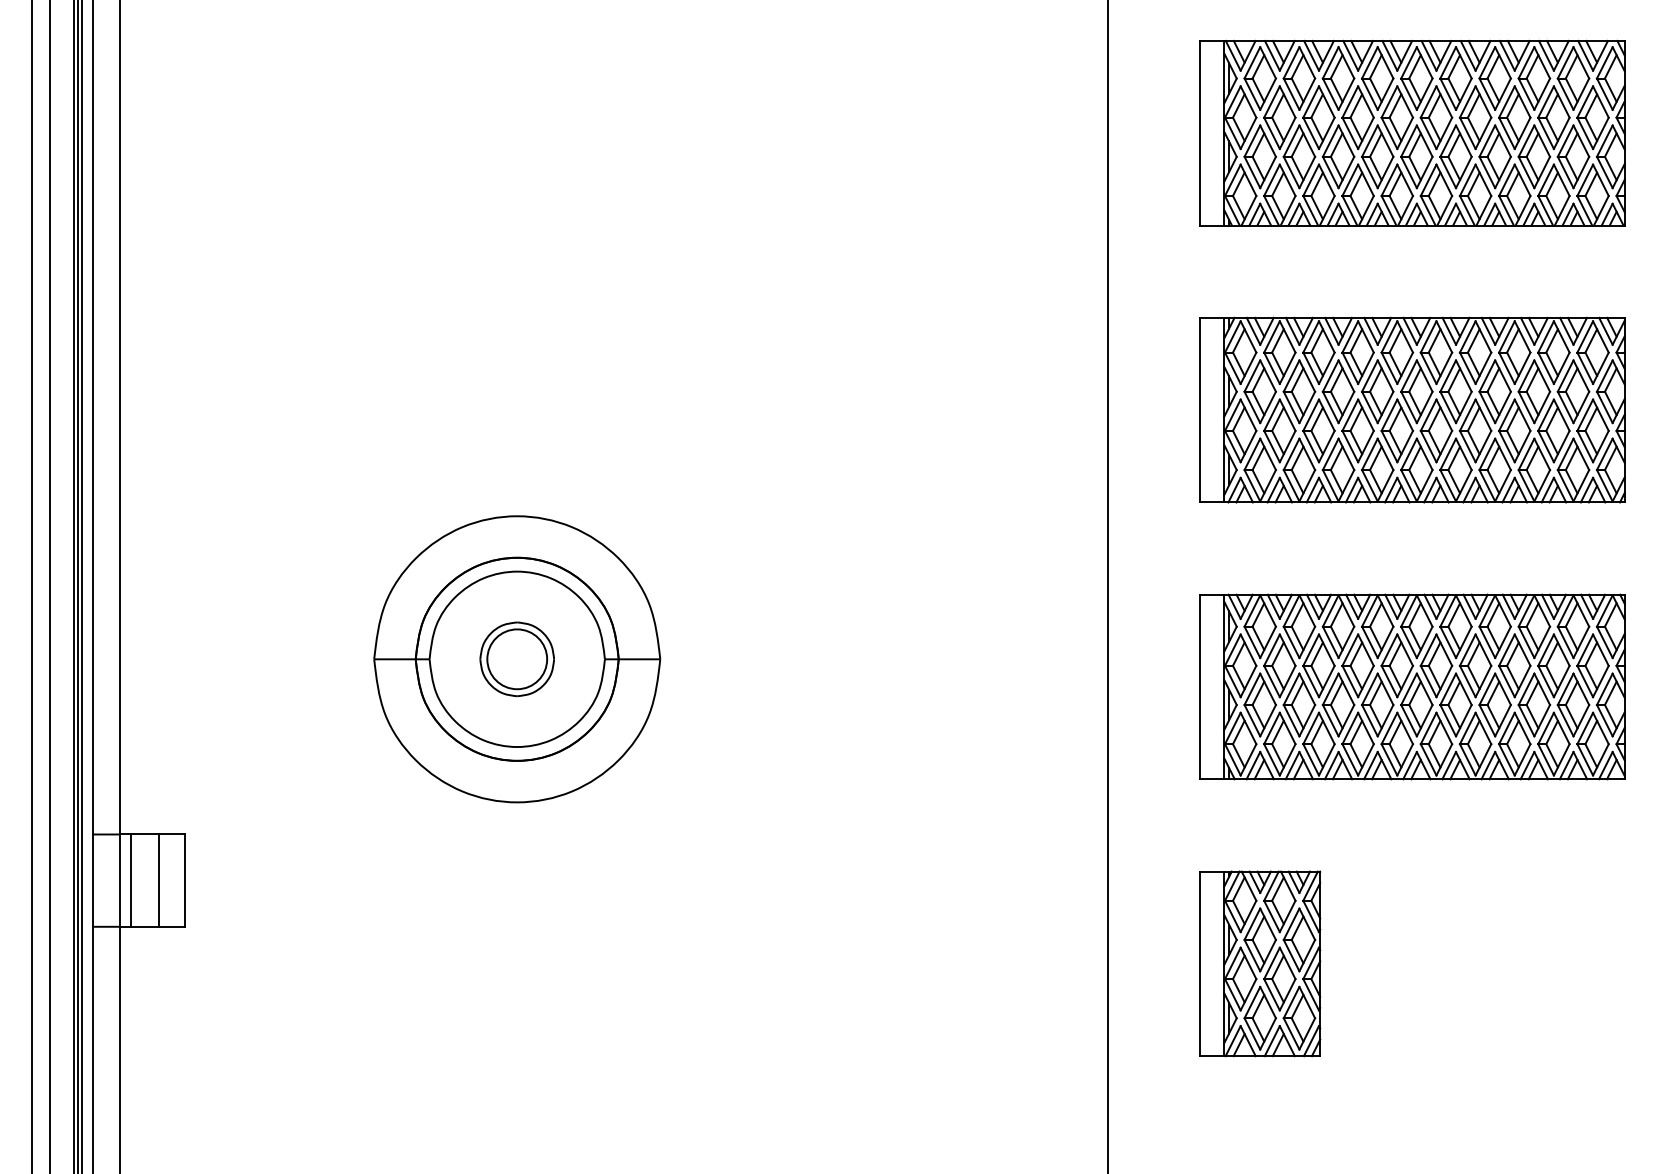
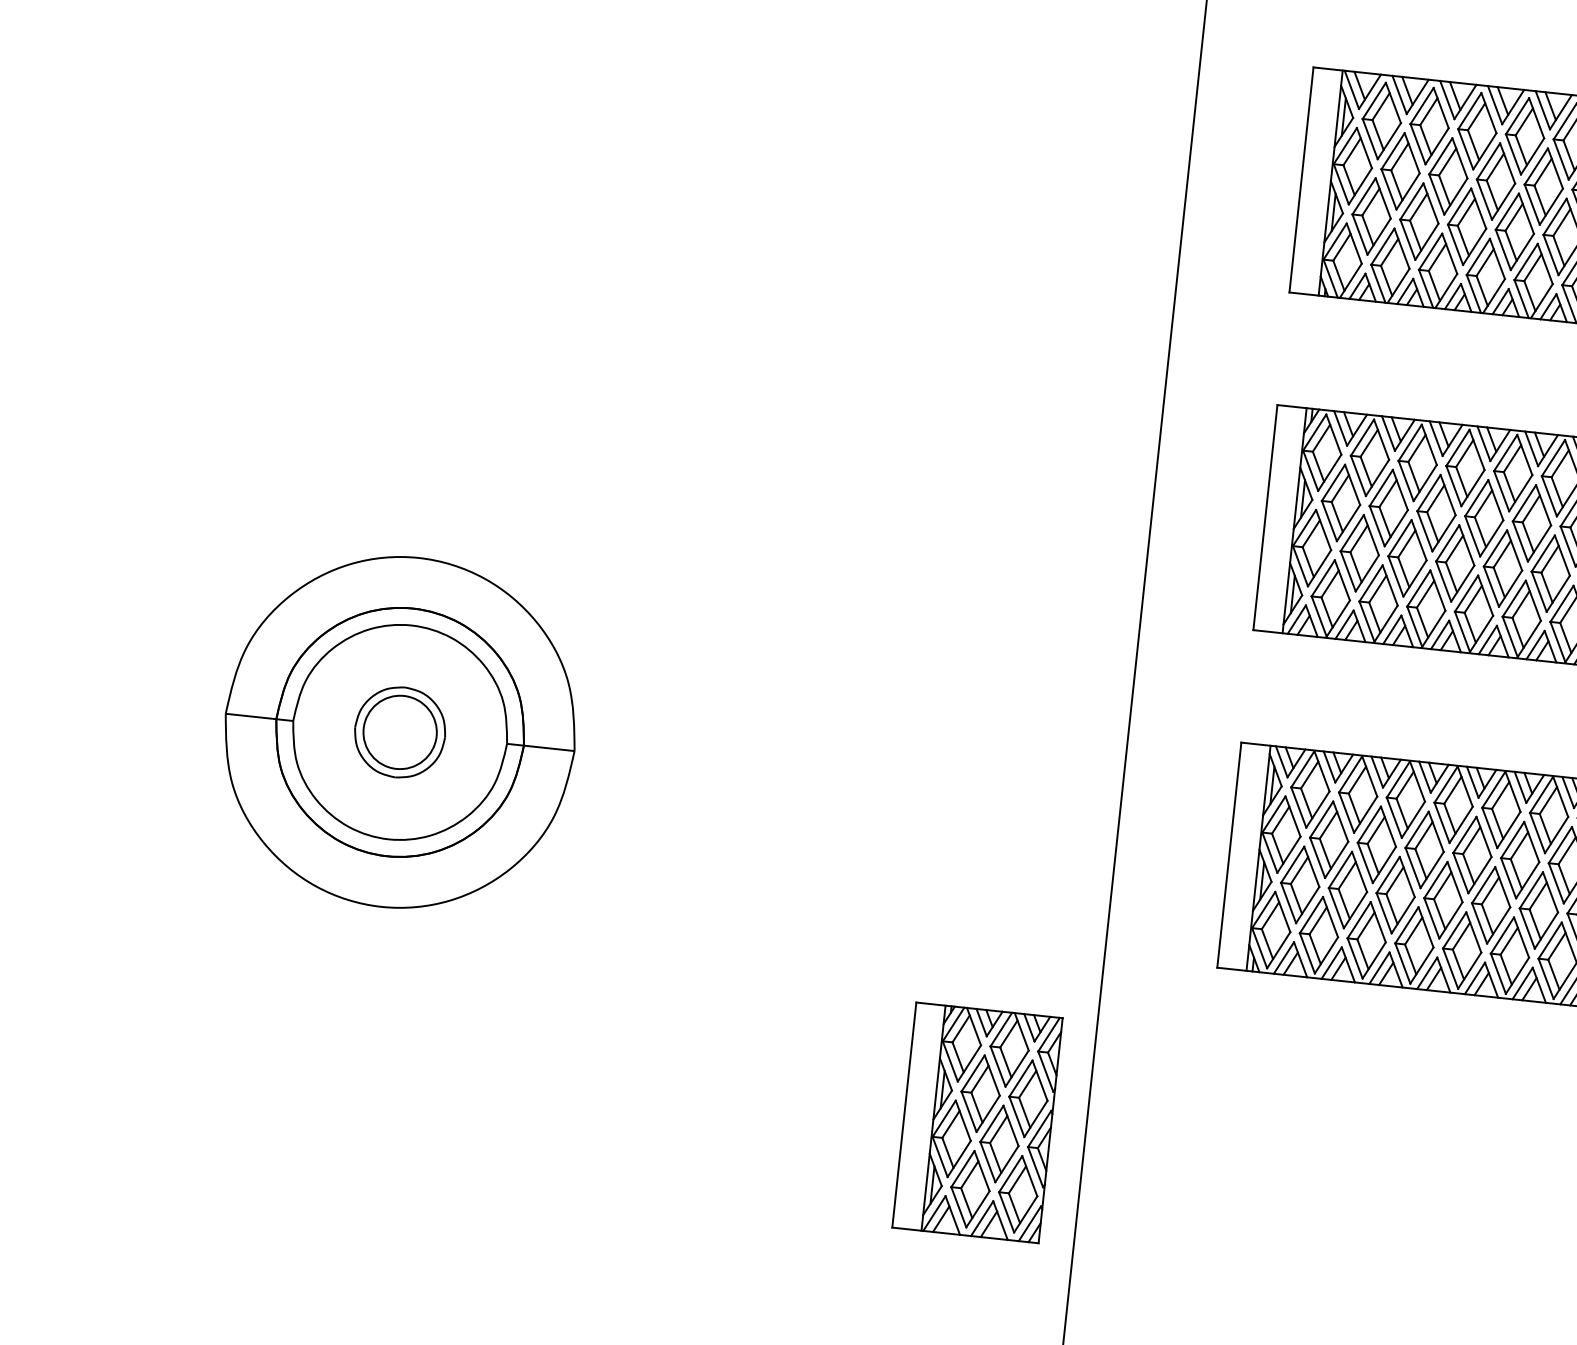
part: (1260, 963) -> (977, 1122), moved

